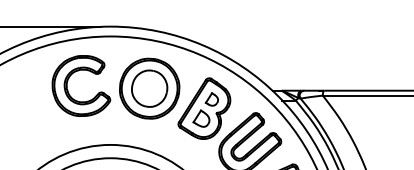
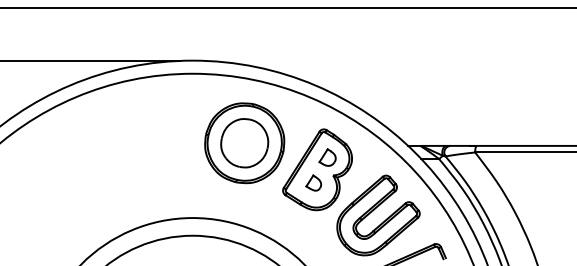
part: (67, 85) -> (135, 139), removed
part: (201, 118) -> (313, 182), size x0.7

